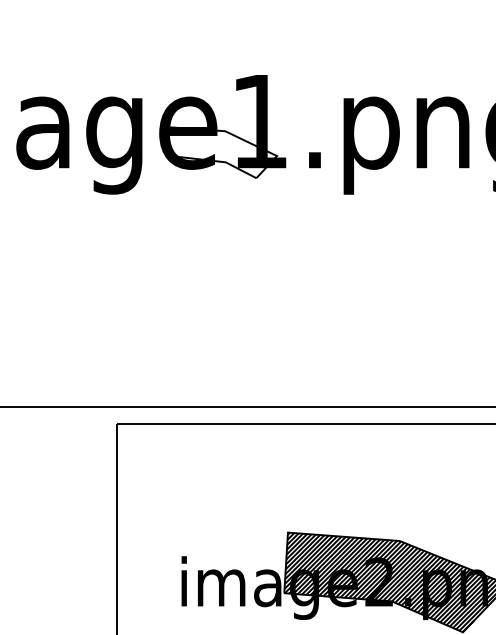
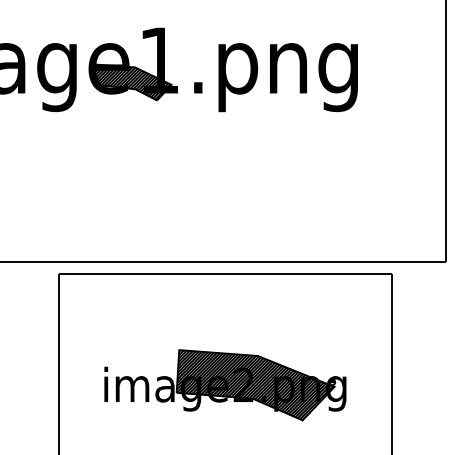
hatch: (221, 151) -> (132, 81), added

